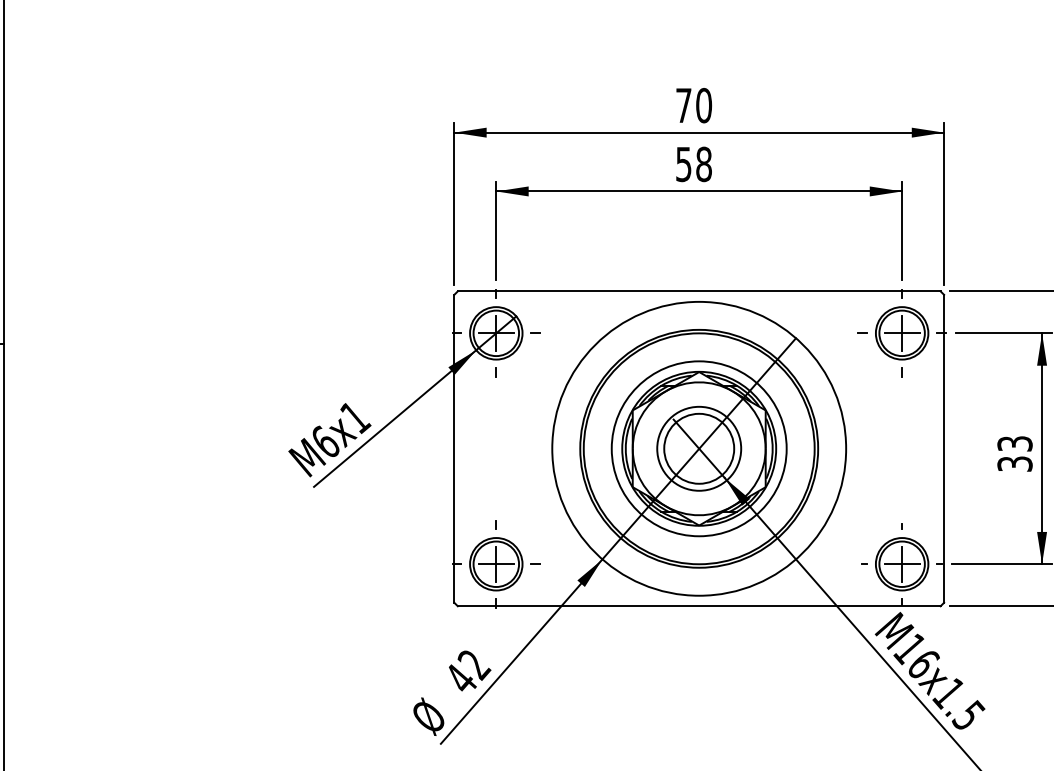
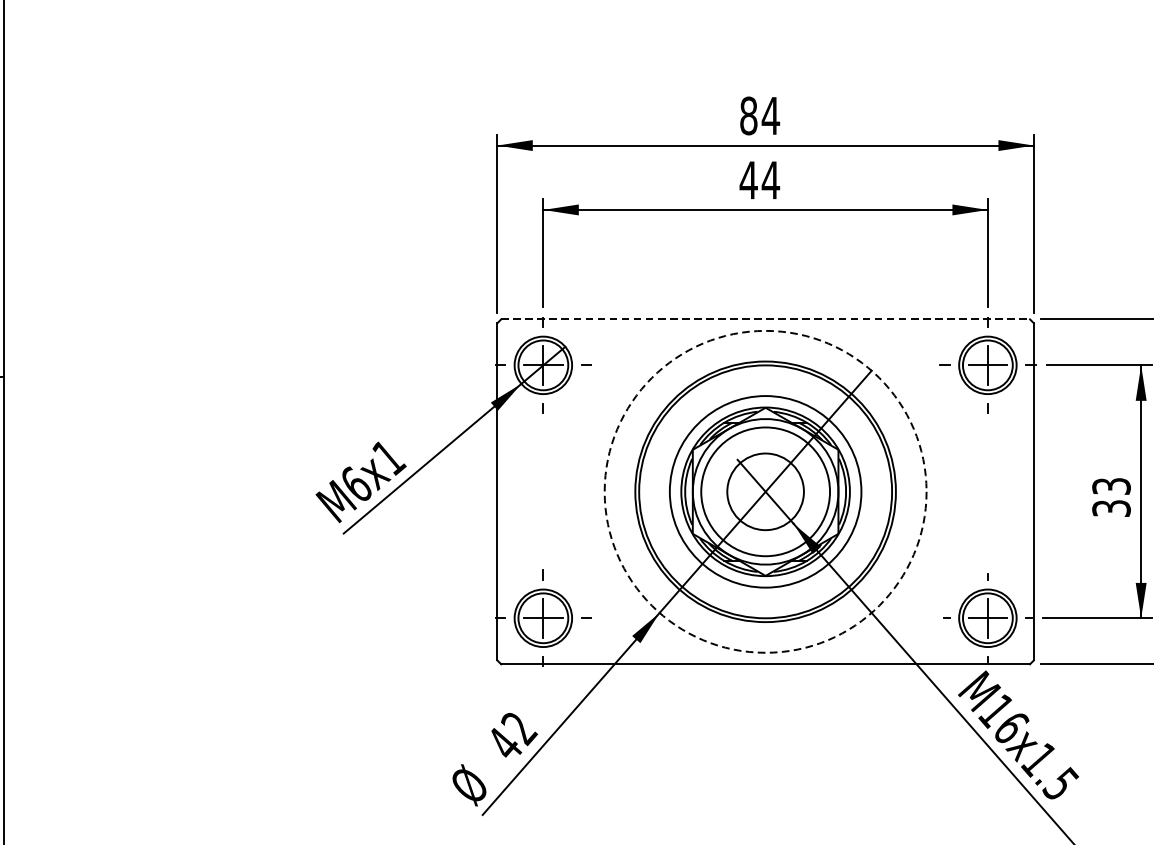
text: (694, 105) -> (760, 115), 70 -> 84
text: (693, 164) -> (759, 180), 58 -> 44
line: (699, 291) -> (765, 319), solid -> dashed
circle: (699, 448) -> (765, 491), size x1.4
circle: (699, 448) -> (765, 491), solid -> dashed

